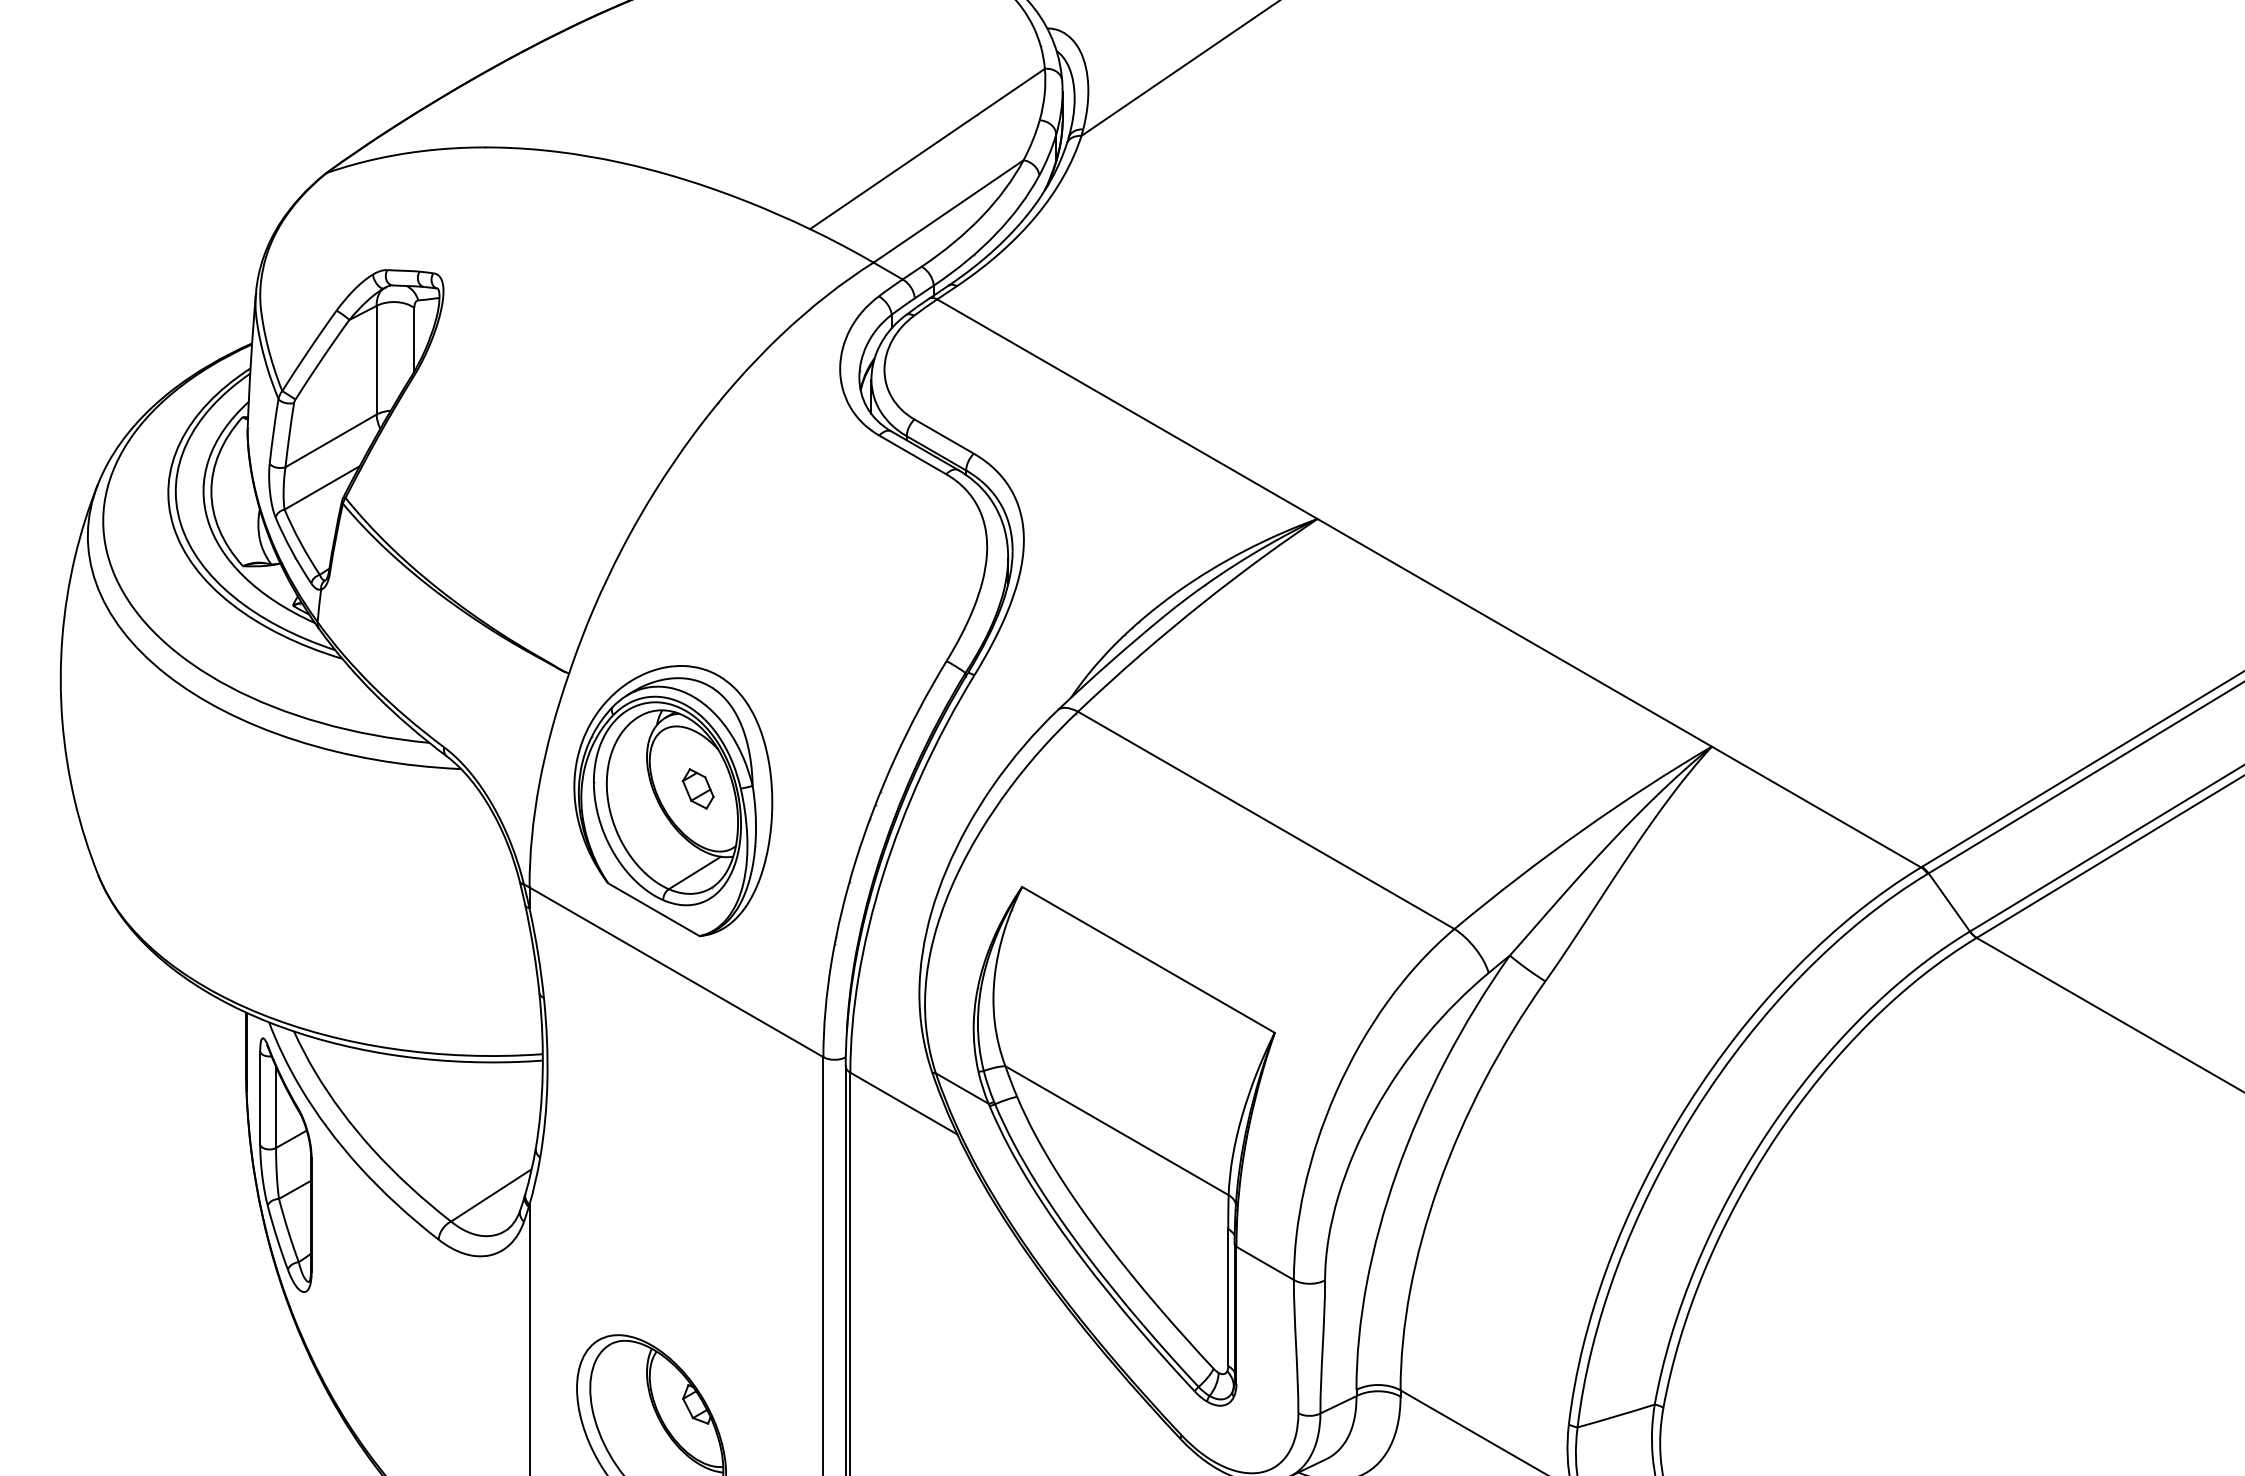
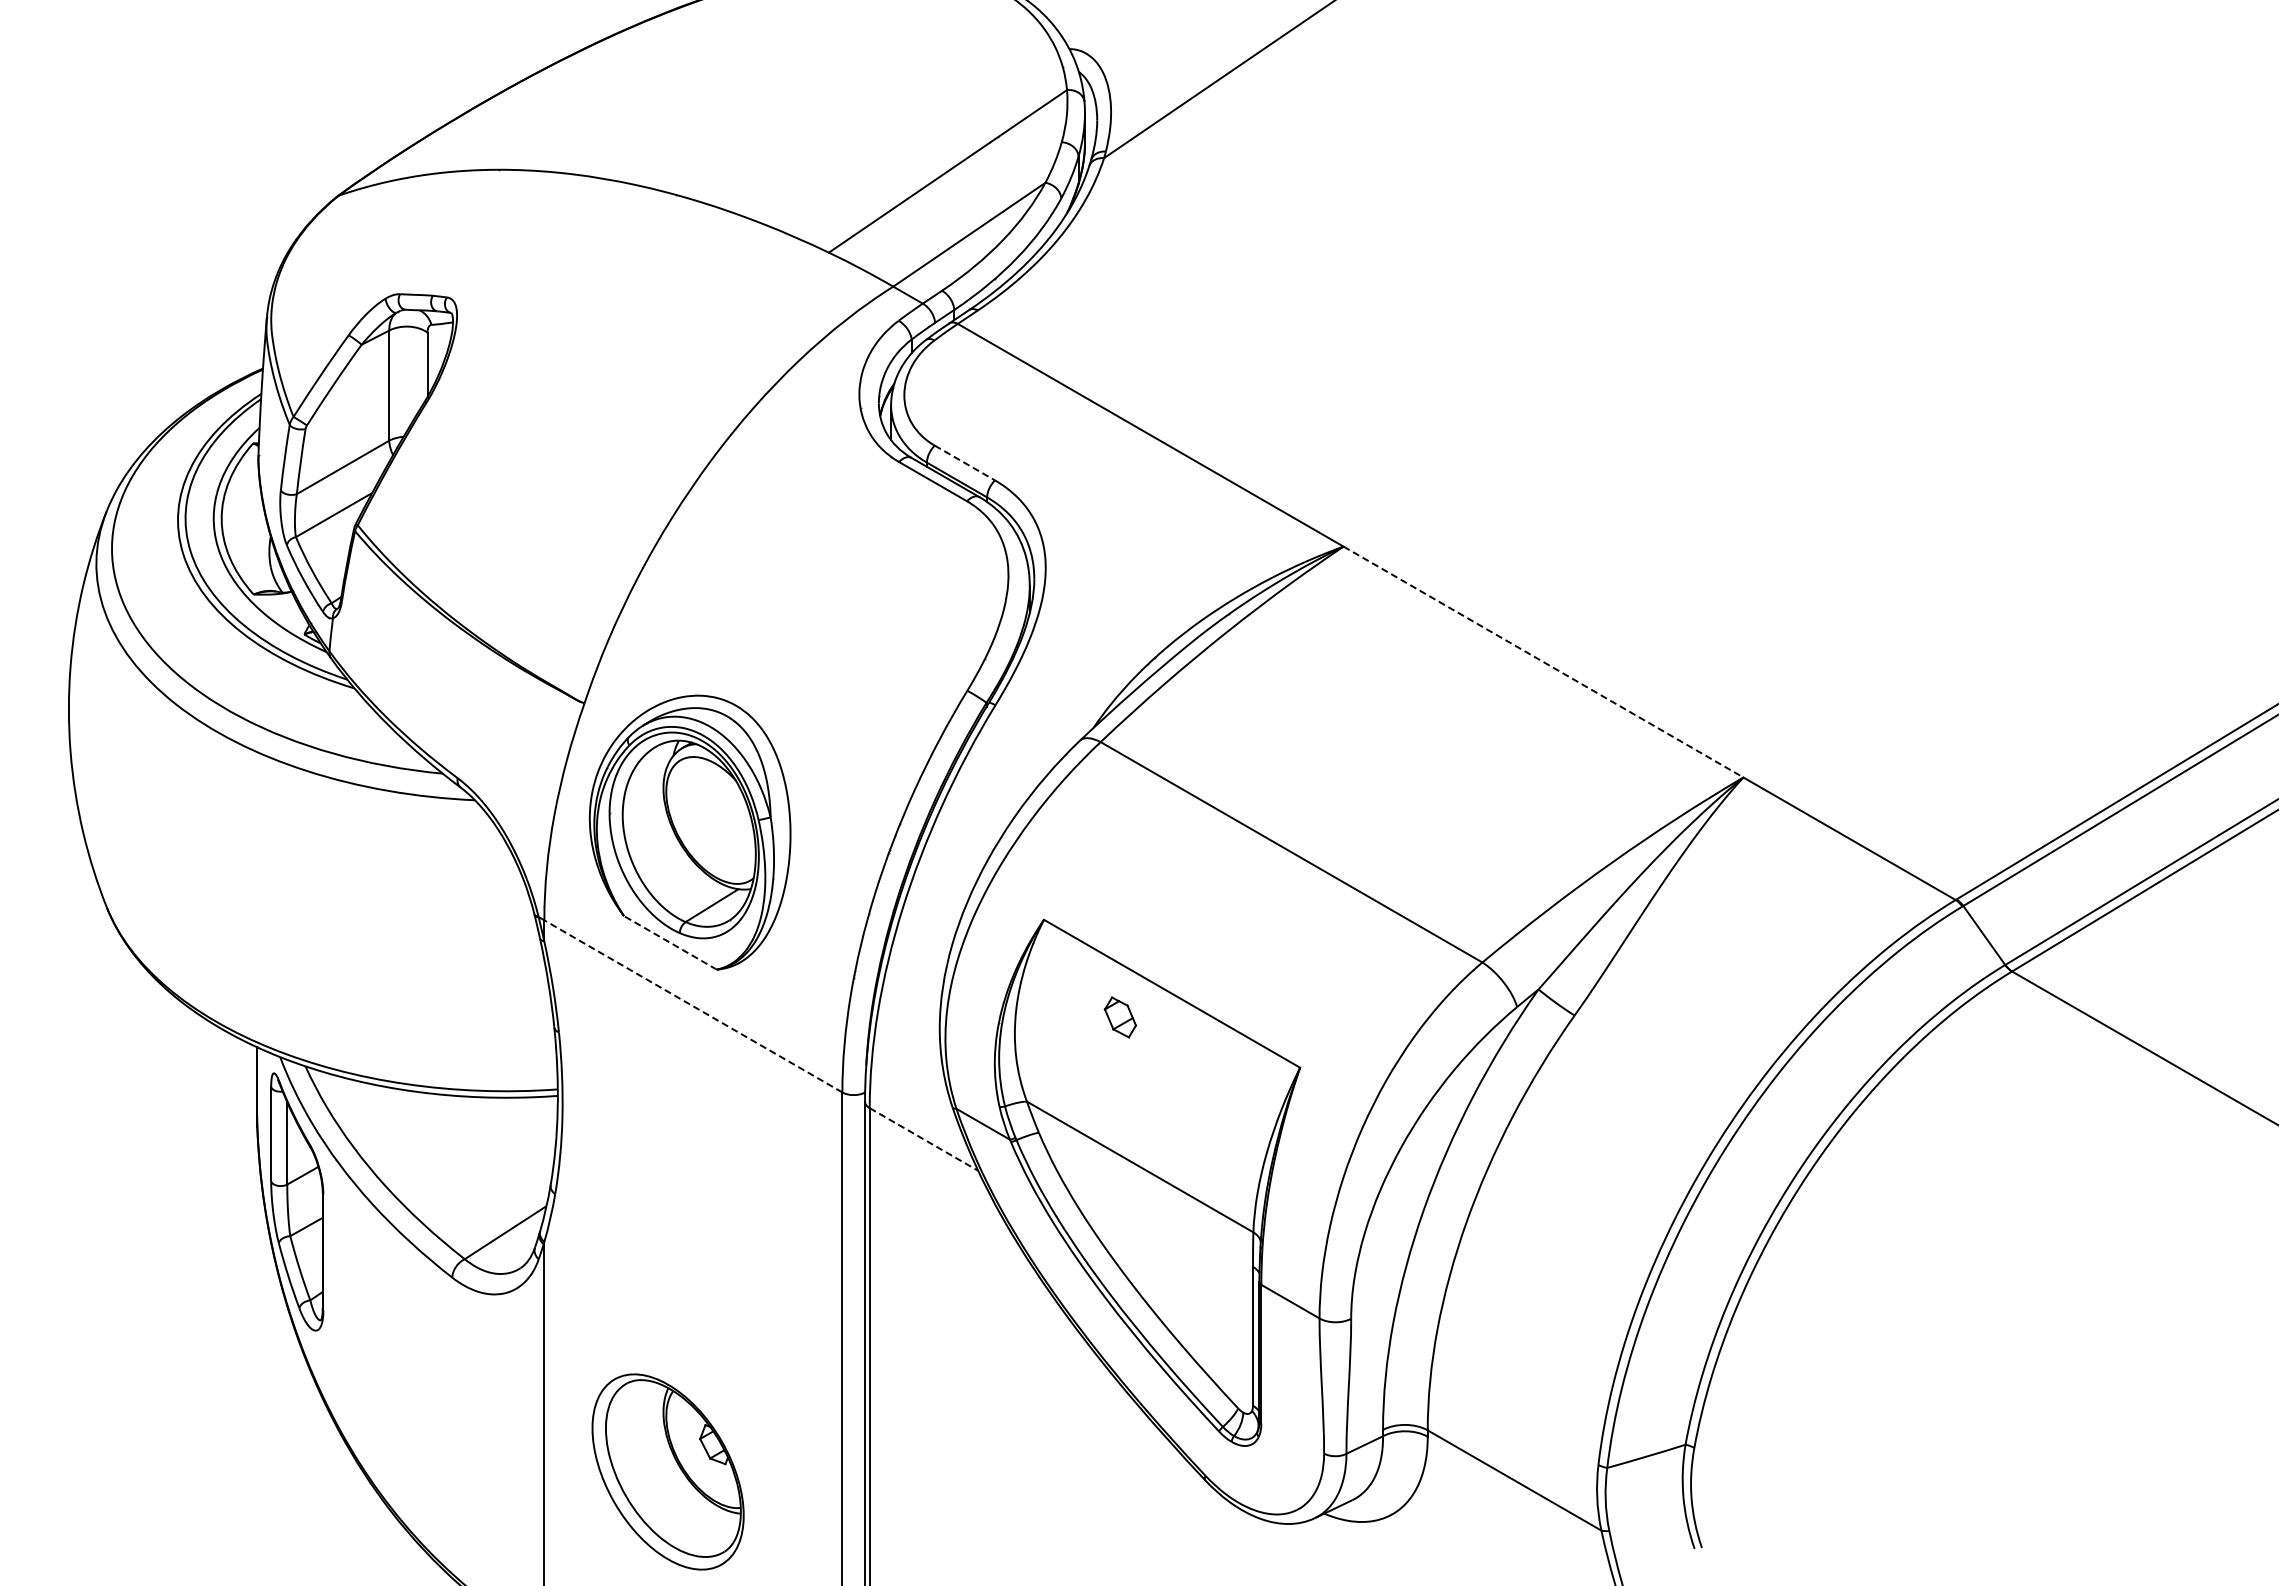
line: (943, 437) -> (964, 463), solid -> dashed
line: (1514, 633) -> (1543, 662), solid -> dashed
part: (698, 789) -> (1120, 1017), moved
line: (653, 909) -> (670, 942), solid -> dashed
line: (675, 972) -> (692, 1006), solid -> dashed
line: (903, 1103) -> (923, 1139), solid -> dashed

